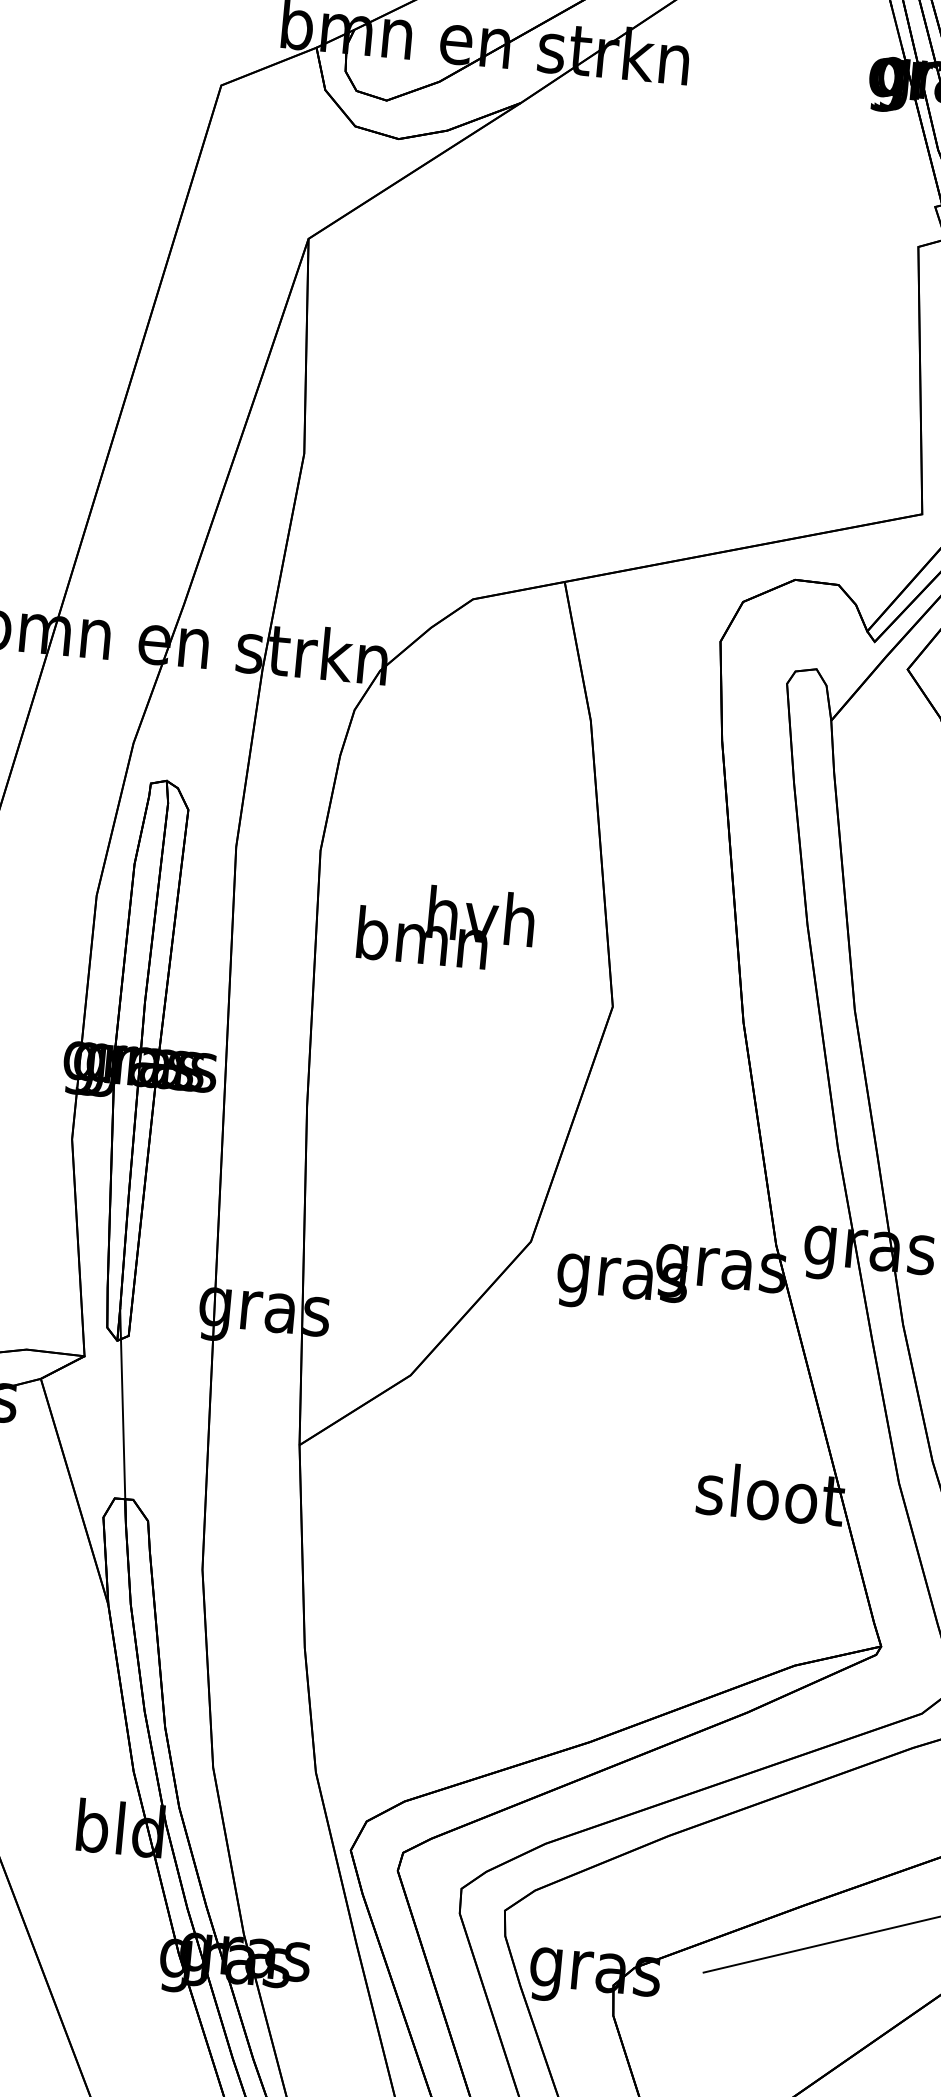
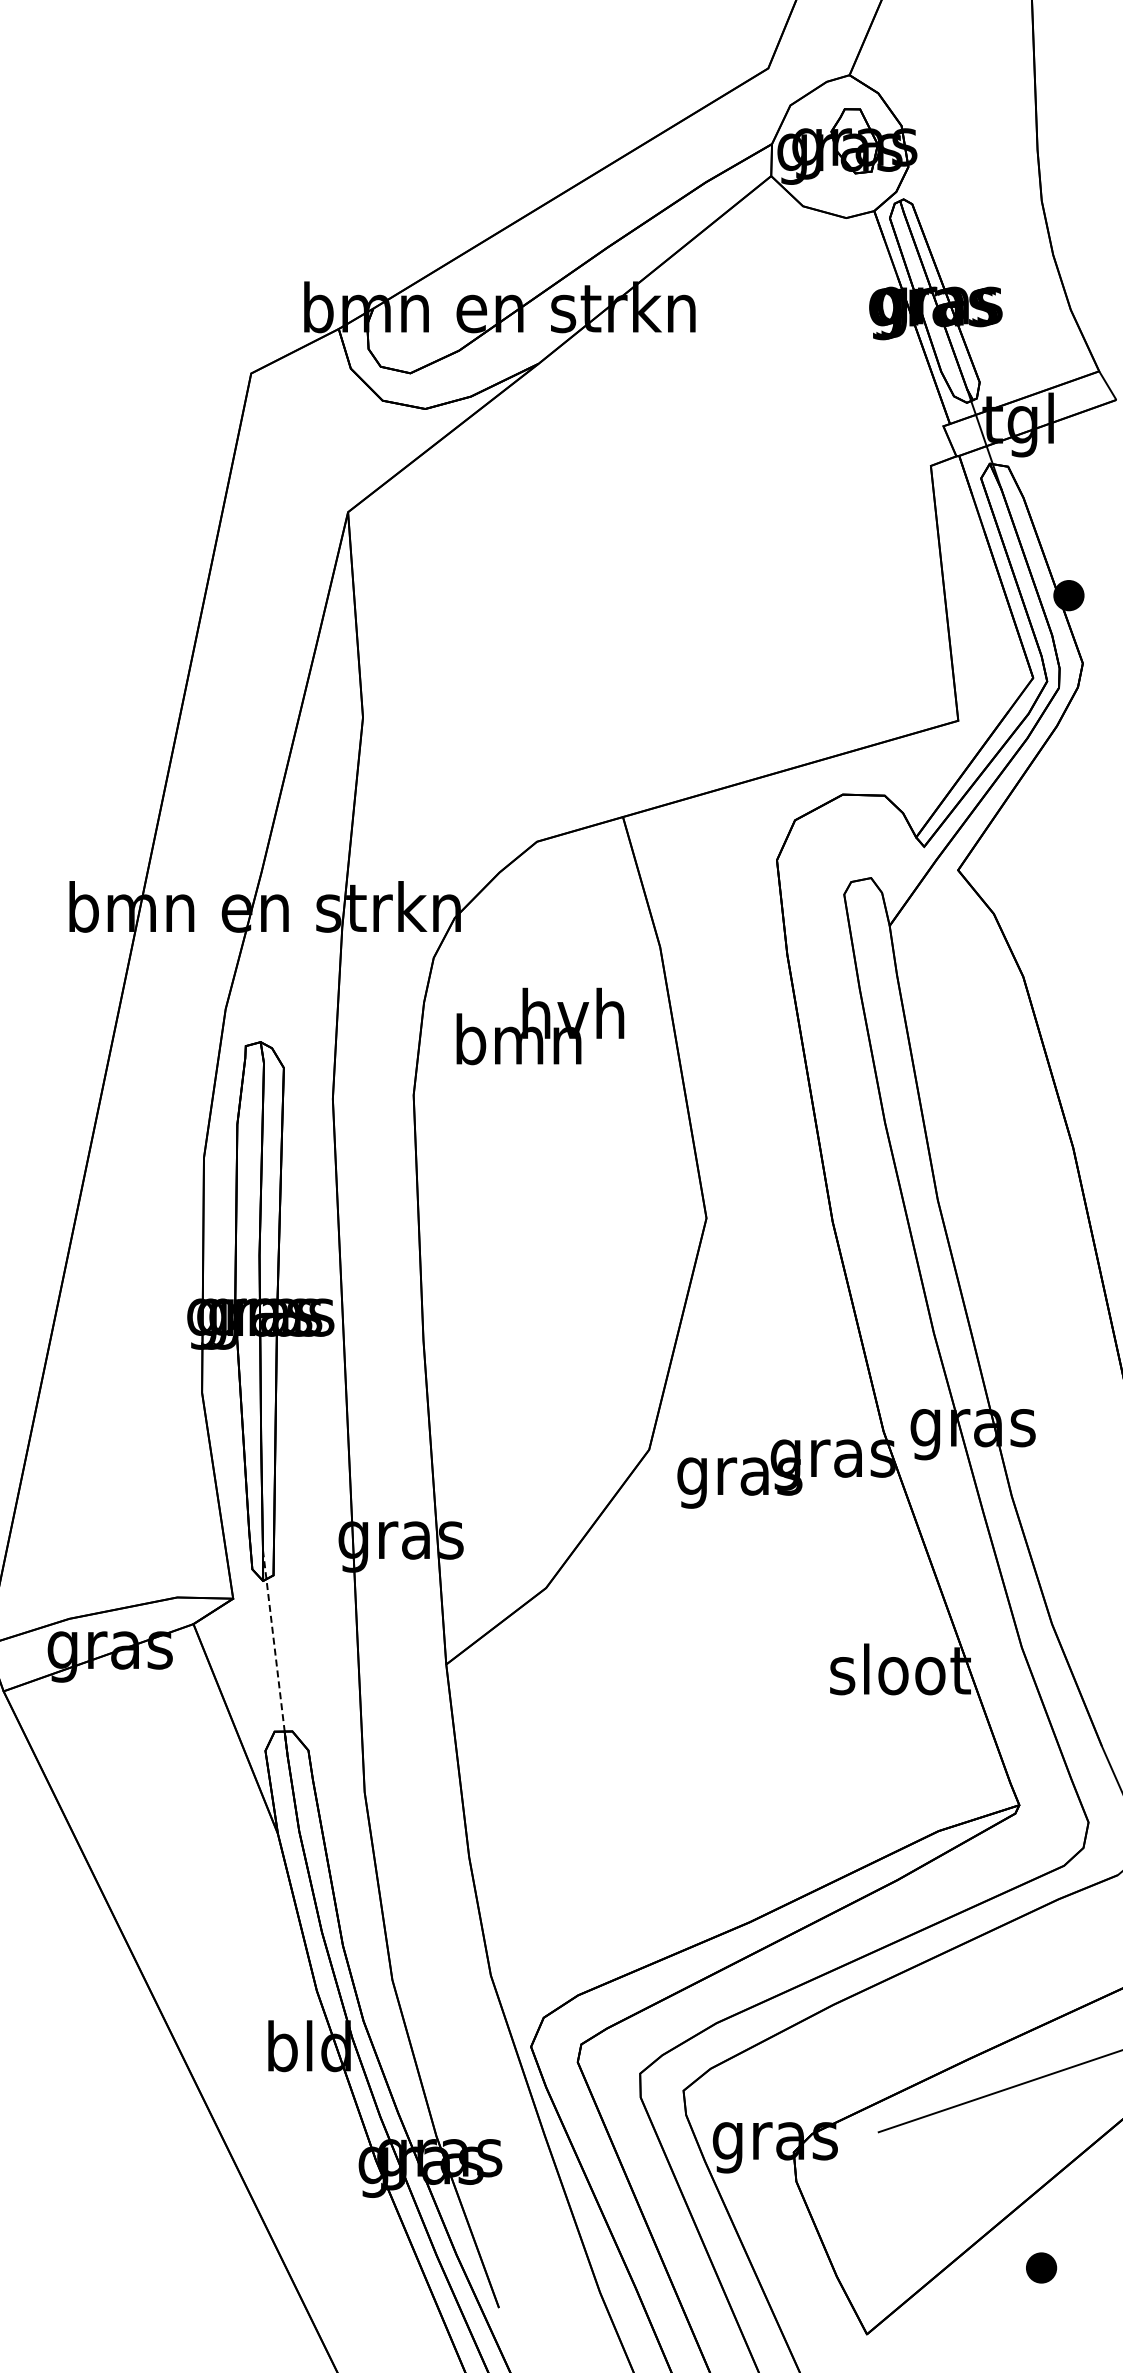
text: (446, 926) -> (540, 1026), moved
line: (123, 1417) -> (275, 1653), solid -> dashed

